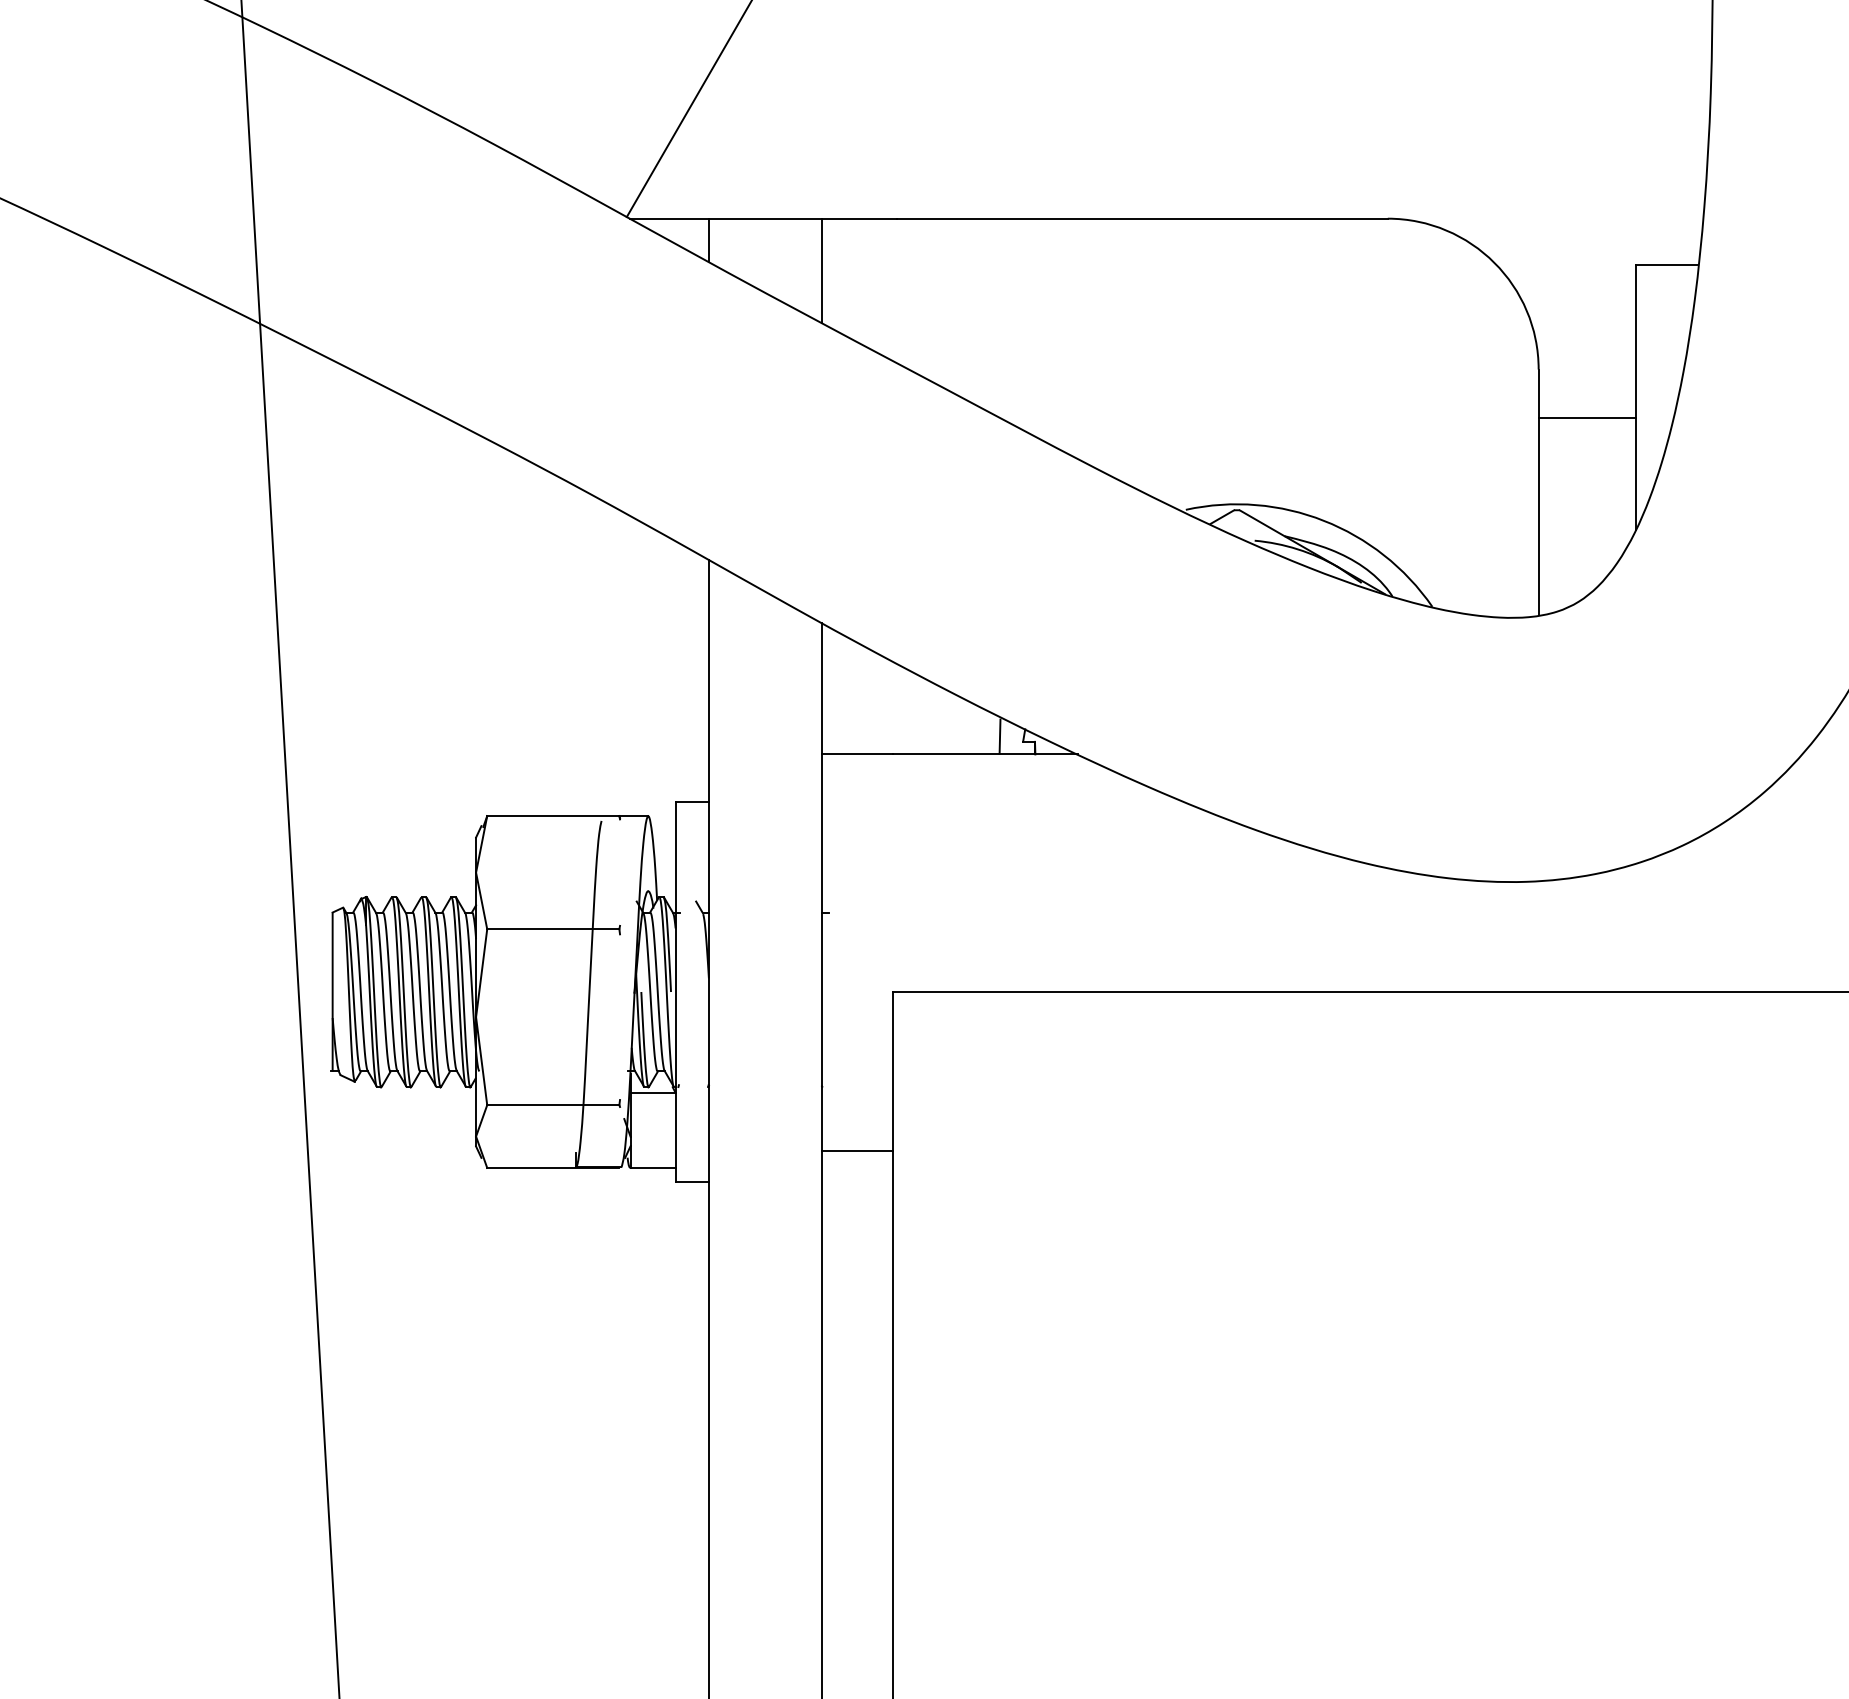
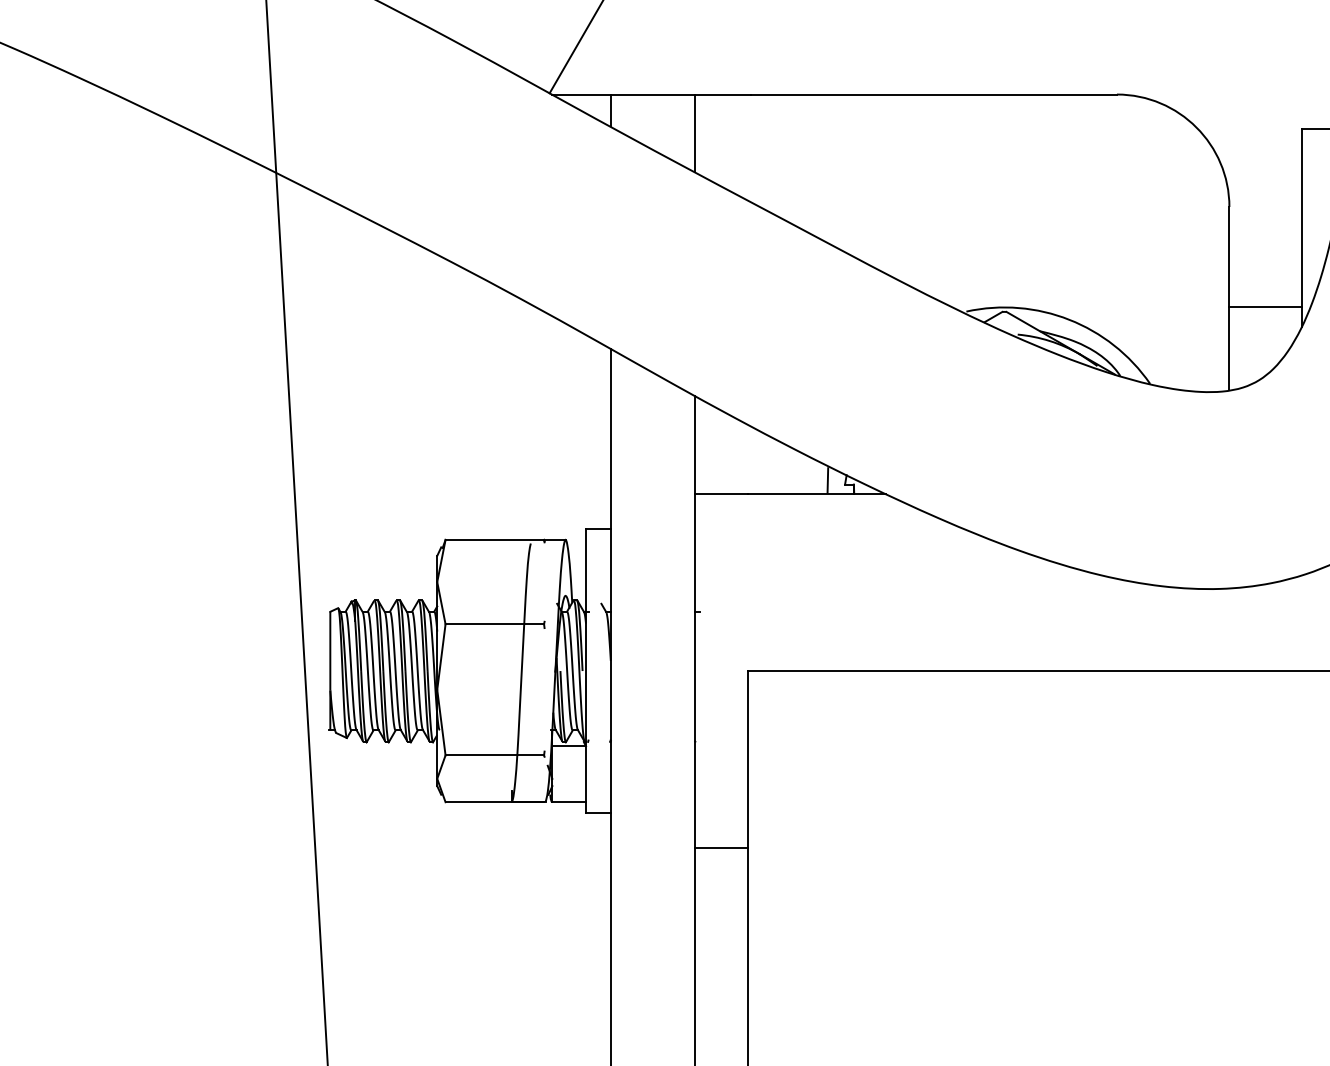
line: (1586, 418) -> (1265, 307), moved
line: (857, 1150) -> (721, 848), moved

